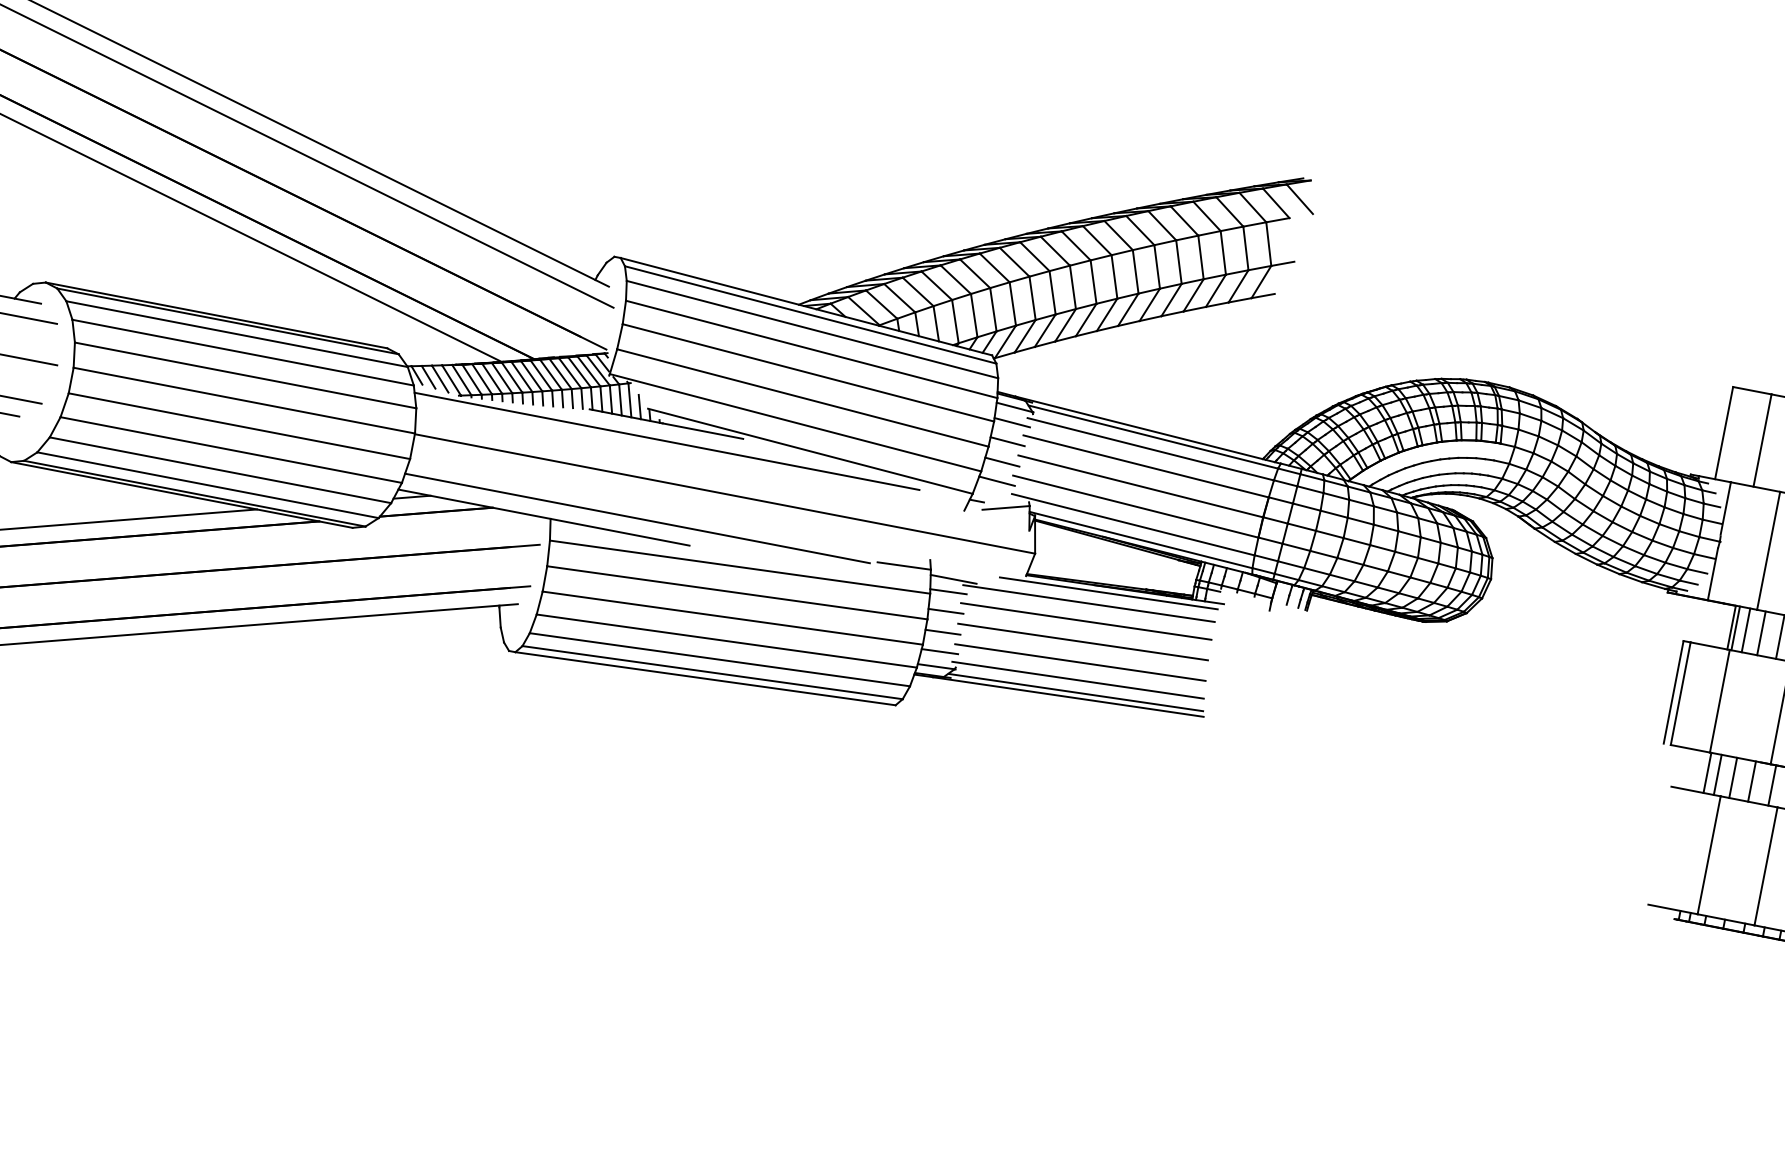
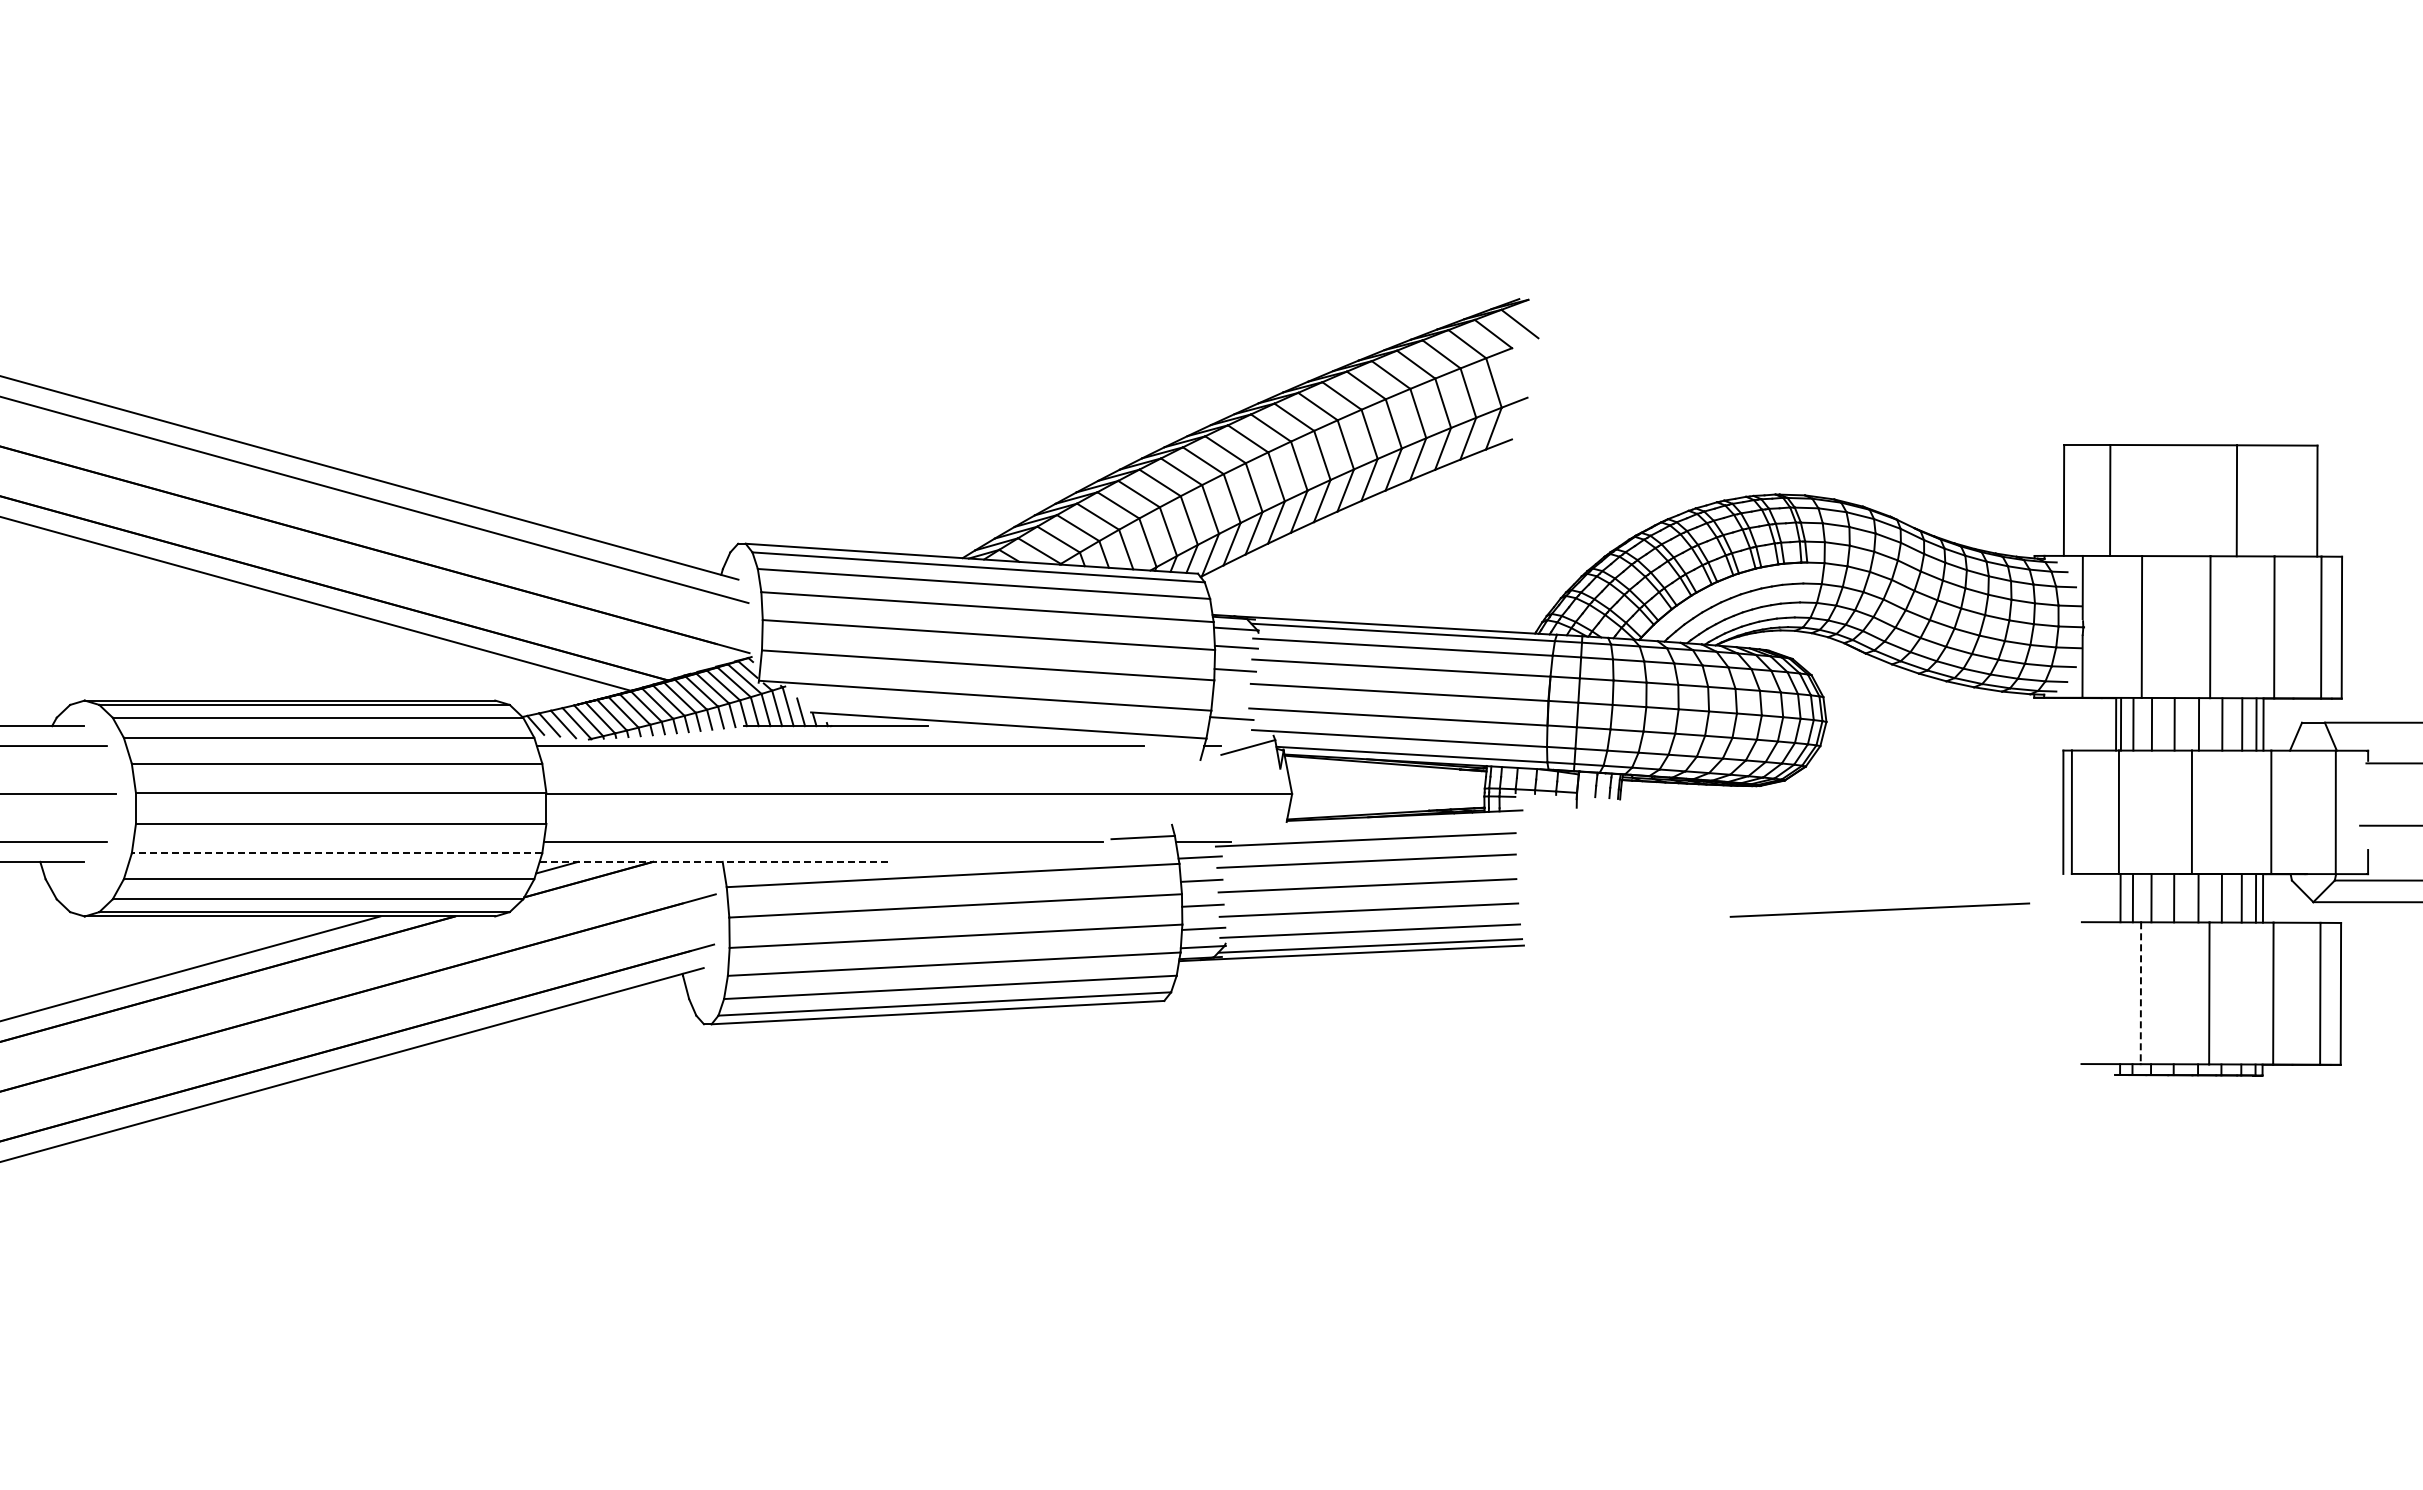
line: (230, 450) -> (336, 853), solid -> dashed
line: (1002, 461) -> (1233, 694), removed
line: (544, 517) -> (715, 861), solid -> dashed
line: (1108, 593) -> (1386, 823), removed
line: (1505, 743) -> (1879, 909), added
line: (1708, 855) -> (2140, 993), solid -> dashed

